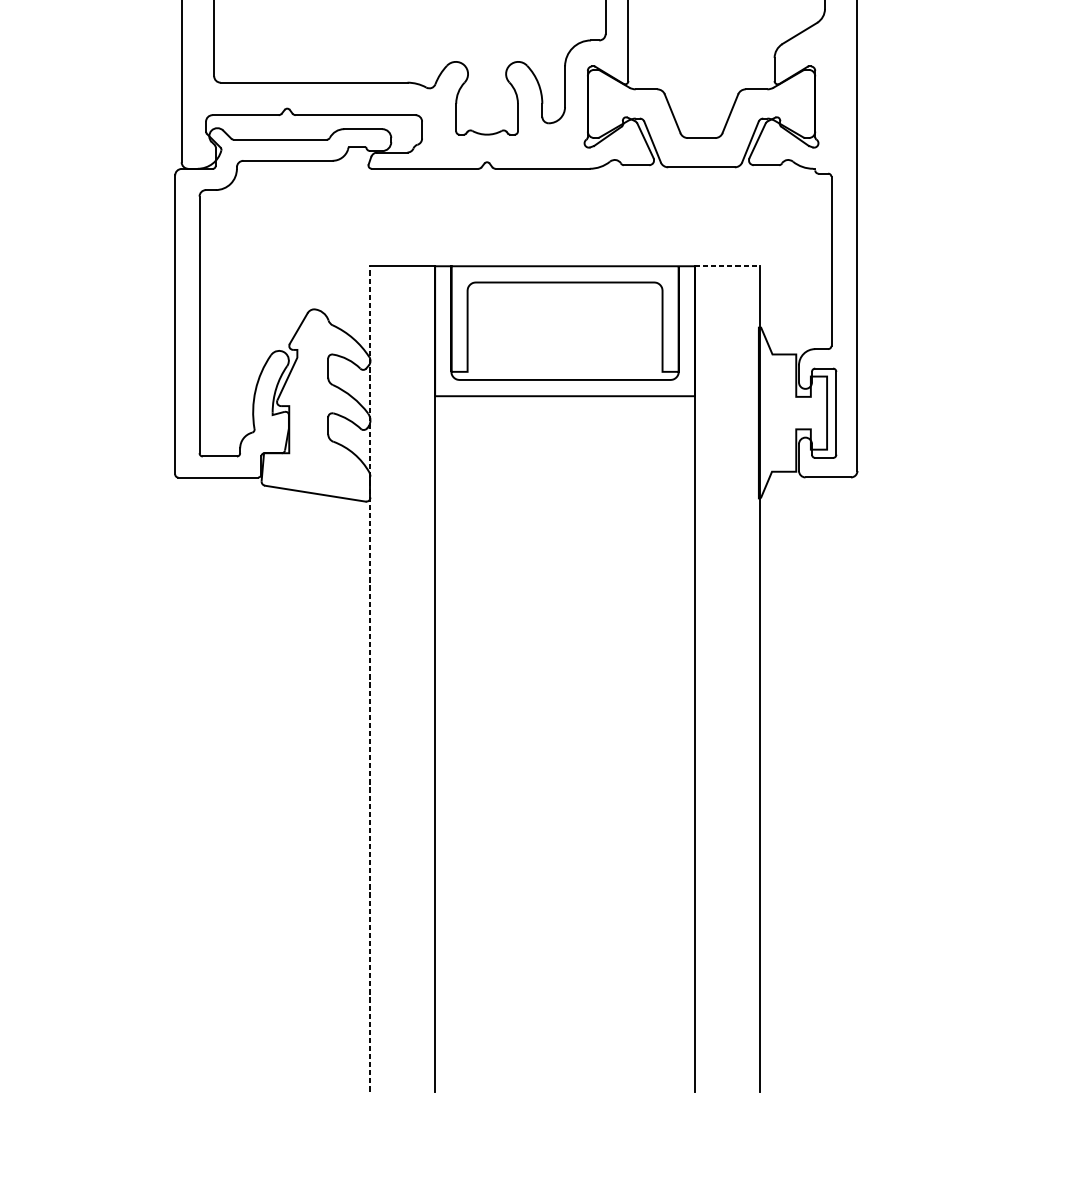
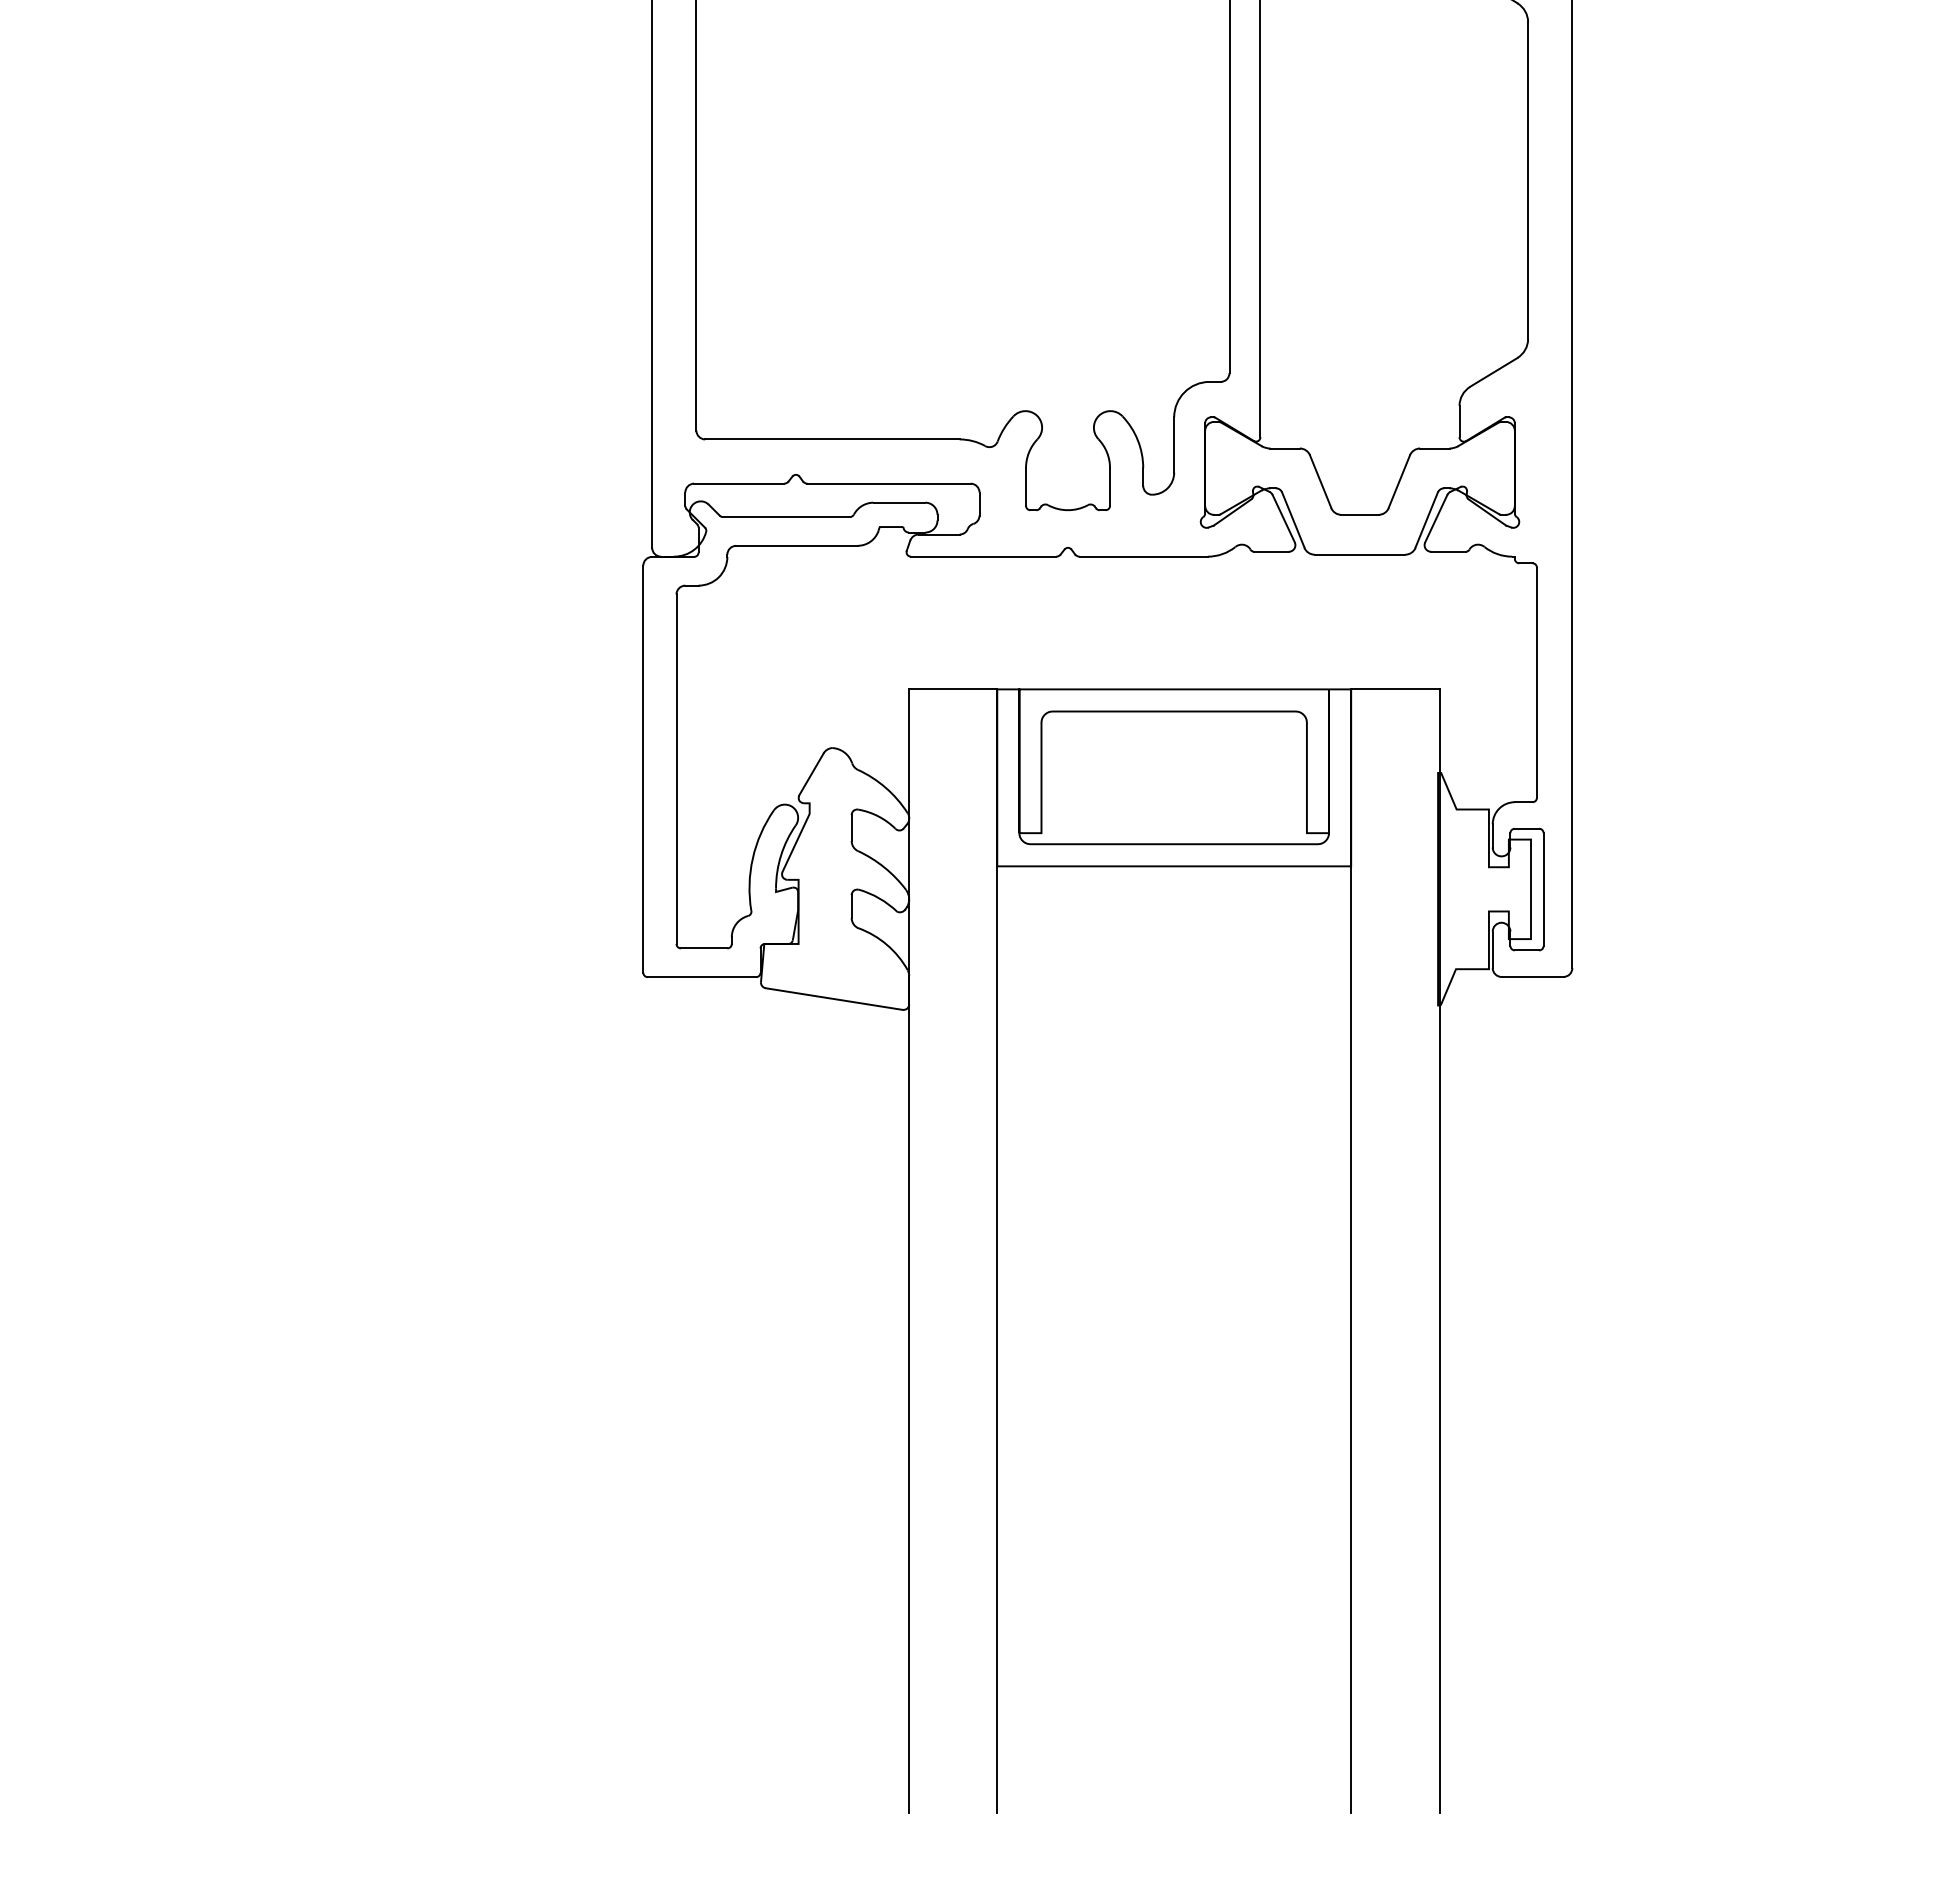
line: (727, 266) -> (1395, 689), dashed -> solid
line: (369, 679) -> (908, 1251), dashed -> solid

